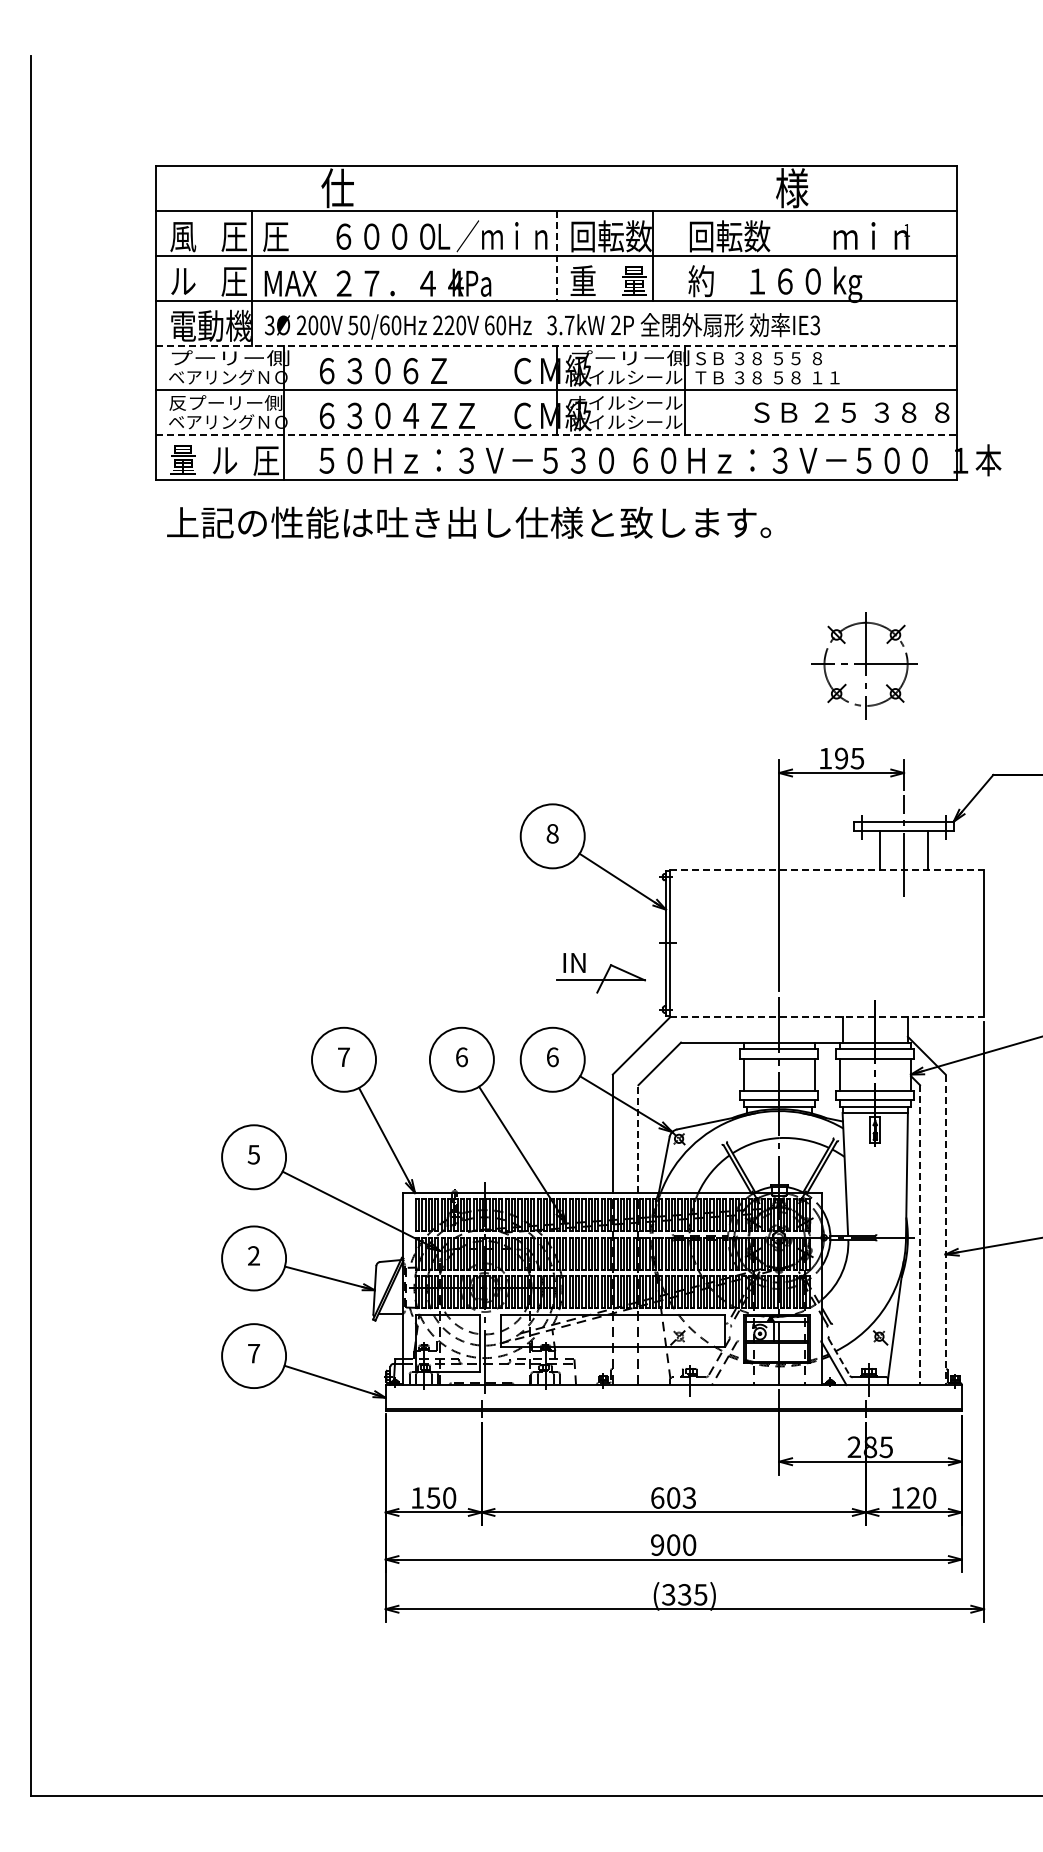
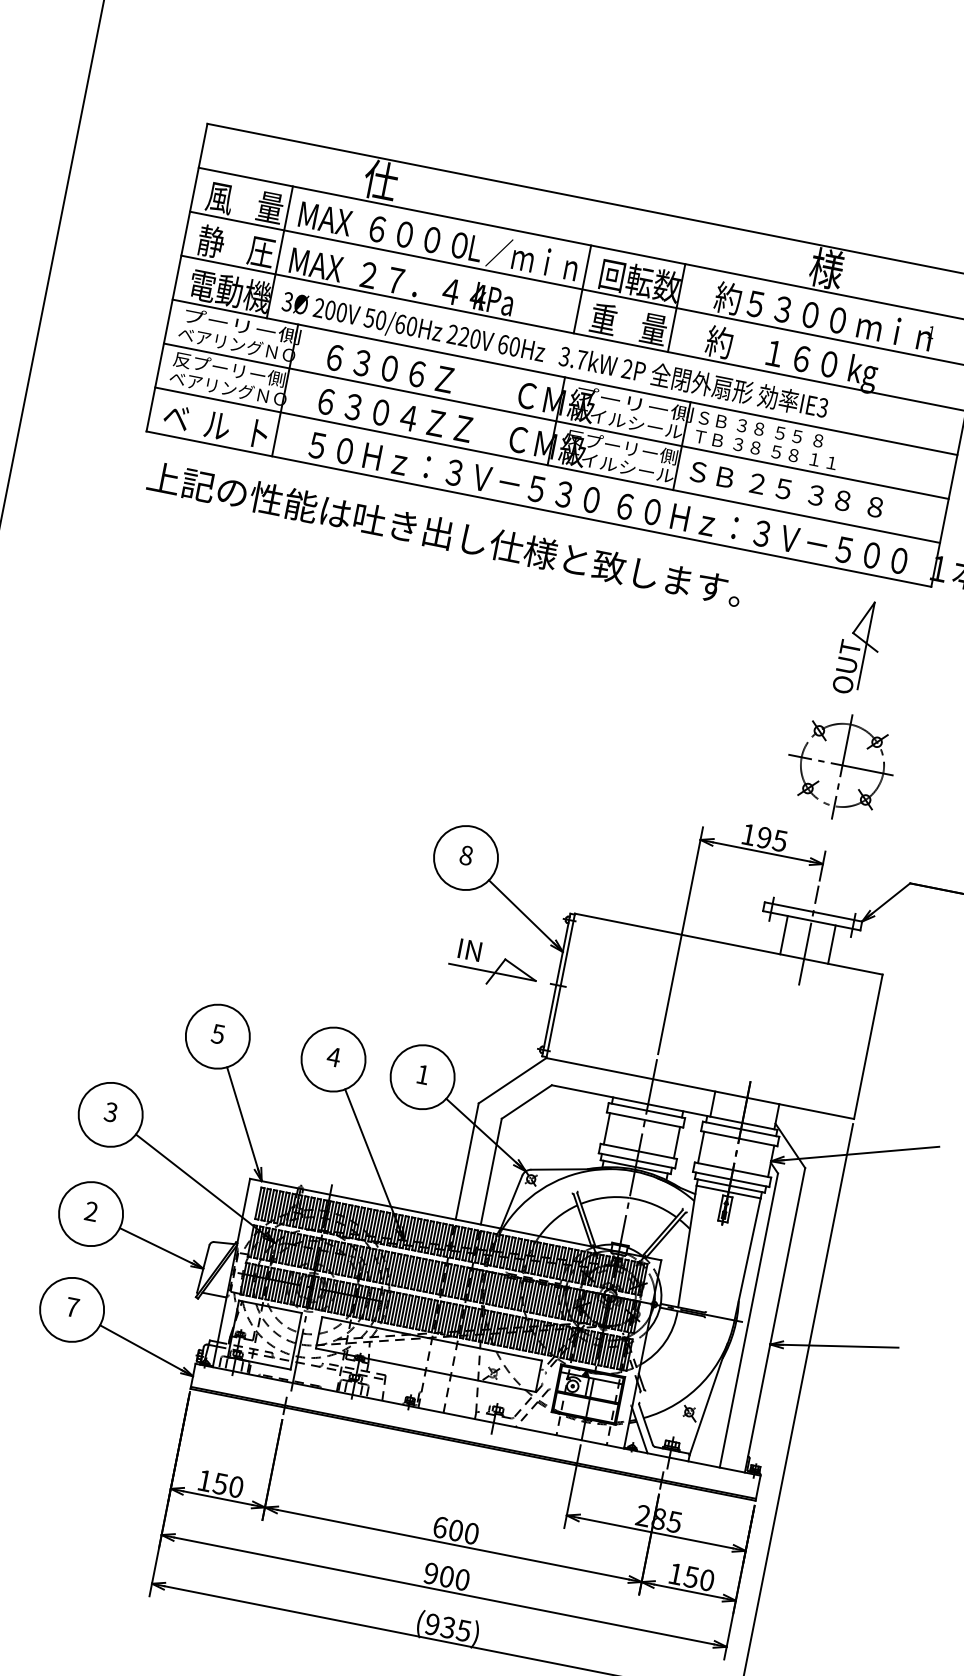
text: (233, 236) -> (269, 207), 圧 -> 量
text: (289, 236) -> (324, 218), 圧 -> MAX
text: (754, 236) -> (780, 308), 回転数 -> 約５３００
line: (556, 255) -> (582, 288), dashed -> solid
text: (183, 281) -> (211, 242), ル -> 静
line: (557, 345) -> (566, 377), dashed -> solid
text: (626, 402) -> (622, 446), オイルシール -> 反プーリー側
text: (851, 412) -> (786, 489), moved
line: (557, 435) -> (548, 465), dashed -> solid
text: (182, 459) -> (176, 416), 量 -> ベ
text: (265, 460) -> (257, 433), 圧 -> ト
part: (897, 553) -> (859, 647), added
part: (864, 665) -> (840, 766), moved
line: (827, 869) -> (729, 943), dashed -> solid
part: (600, 973) -> (493, 965), moved
line: (827, 1016) -> (700, 1088), dashed -> solid
text: (343, 1057) -> (217, 1034), 7 -> 5
text: (461, 1057) -> (333, 1057), 6 -> 4
text: (552, 1057) -> (422, 1074), 6 -> 1
line: (638, 1139) -> (491, 1172), dashed -> solid
text: (253, 1154) -> (110, 1111), 5 -> 3
line: (945, 1230) -> (774, 1320), dashed -> solid
line: (920, 1235) -> (749, 1321), dashed -> solid
line: (839, 1357) -> (646, 1424), dashed -> solid
text: (689, 1497) -> (471, 1533), 603 -> 600
text: (913, 1497) -> (691, 1576), 120 -> 150
text: (668, 1594) -> (432, 1624), (335) -> (935)

